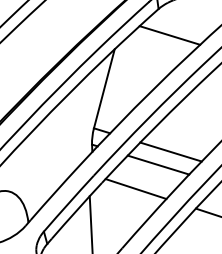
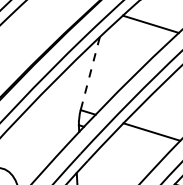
line: (104, 88) -> (90, 73), solid -> dashed
line: (158, 164) -> (140, 143), removed
line: (135, 189) -> (119, 166), removed

